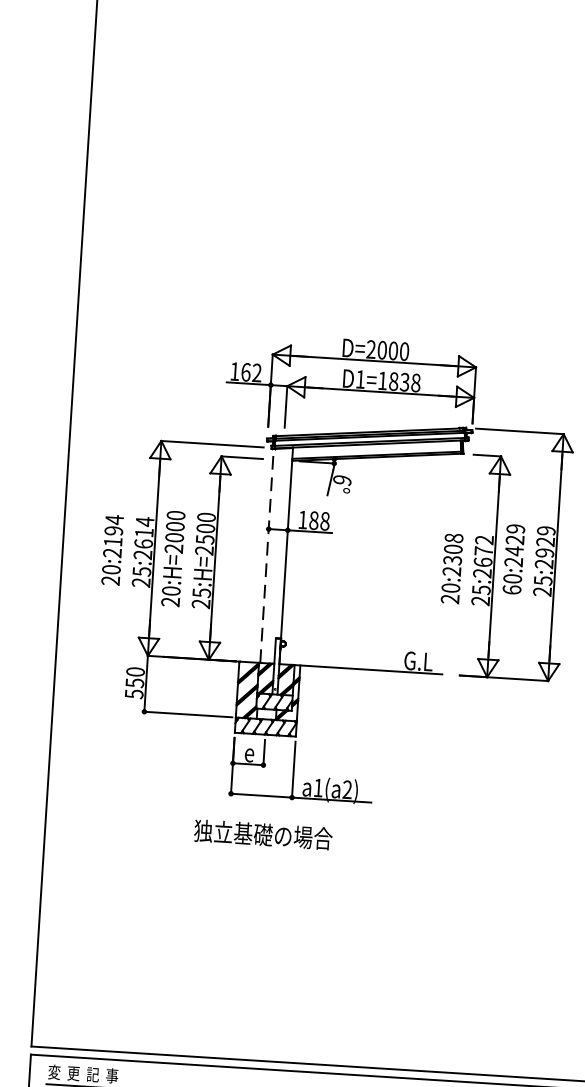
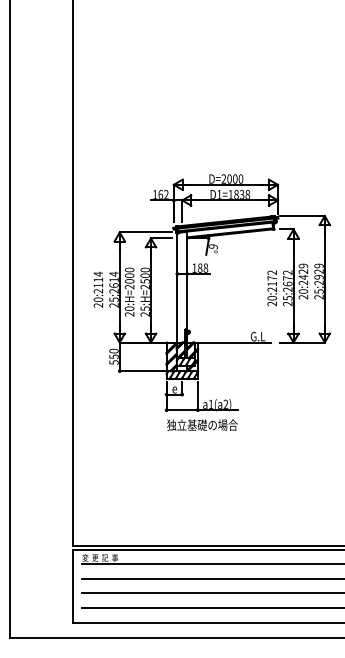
text: (114, 530) -> (98, 279), 20:2194 -> 20:2114
text: (451, 549) -> (271, 278), 20:2308 -> 20:2172
line: (267, 555) -> (177, 287), dashed -> solid
text: (512, 588) -> (303, 296), 60:2429 -> 20:2429
text: (263, 833) -> (202, 424), moved

